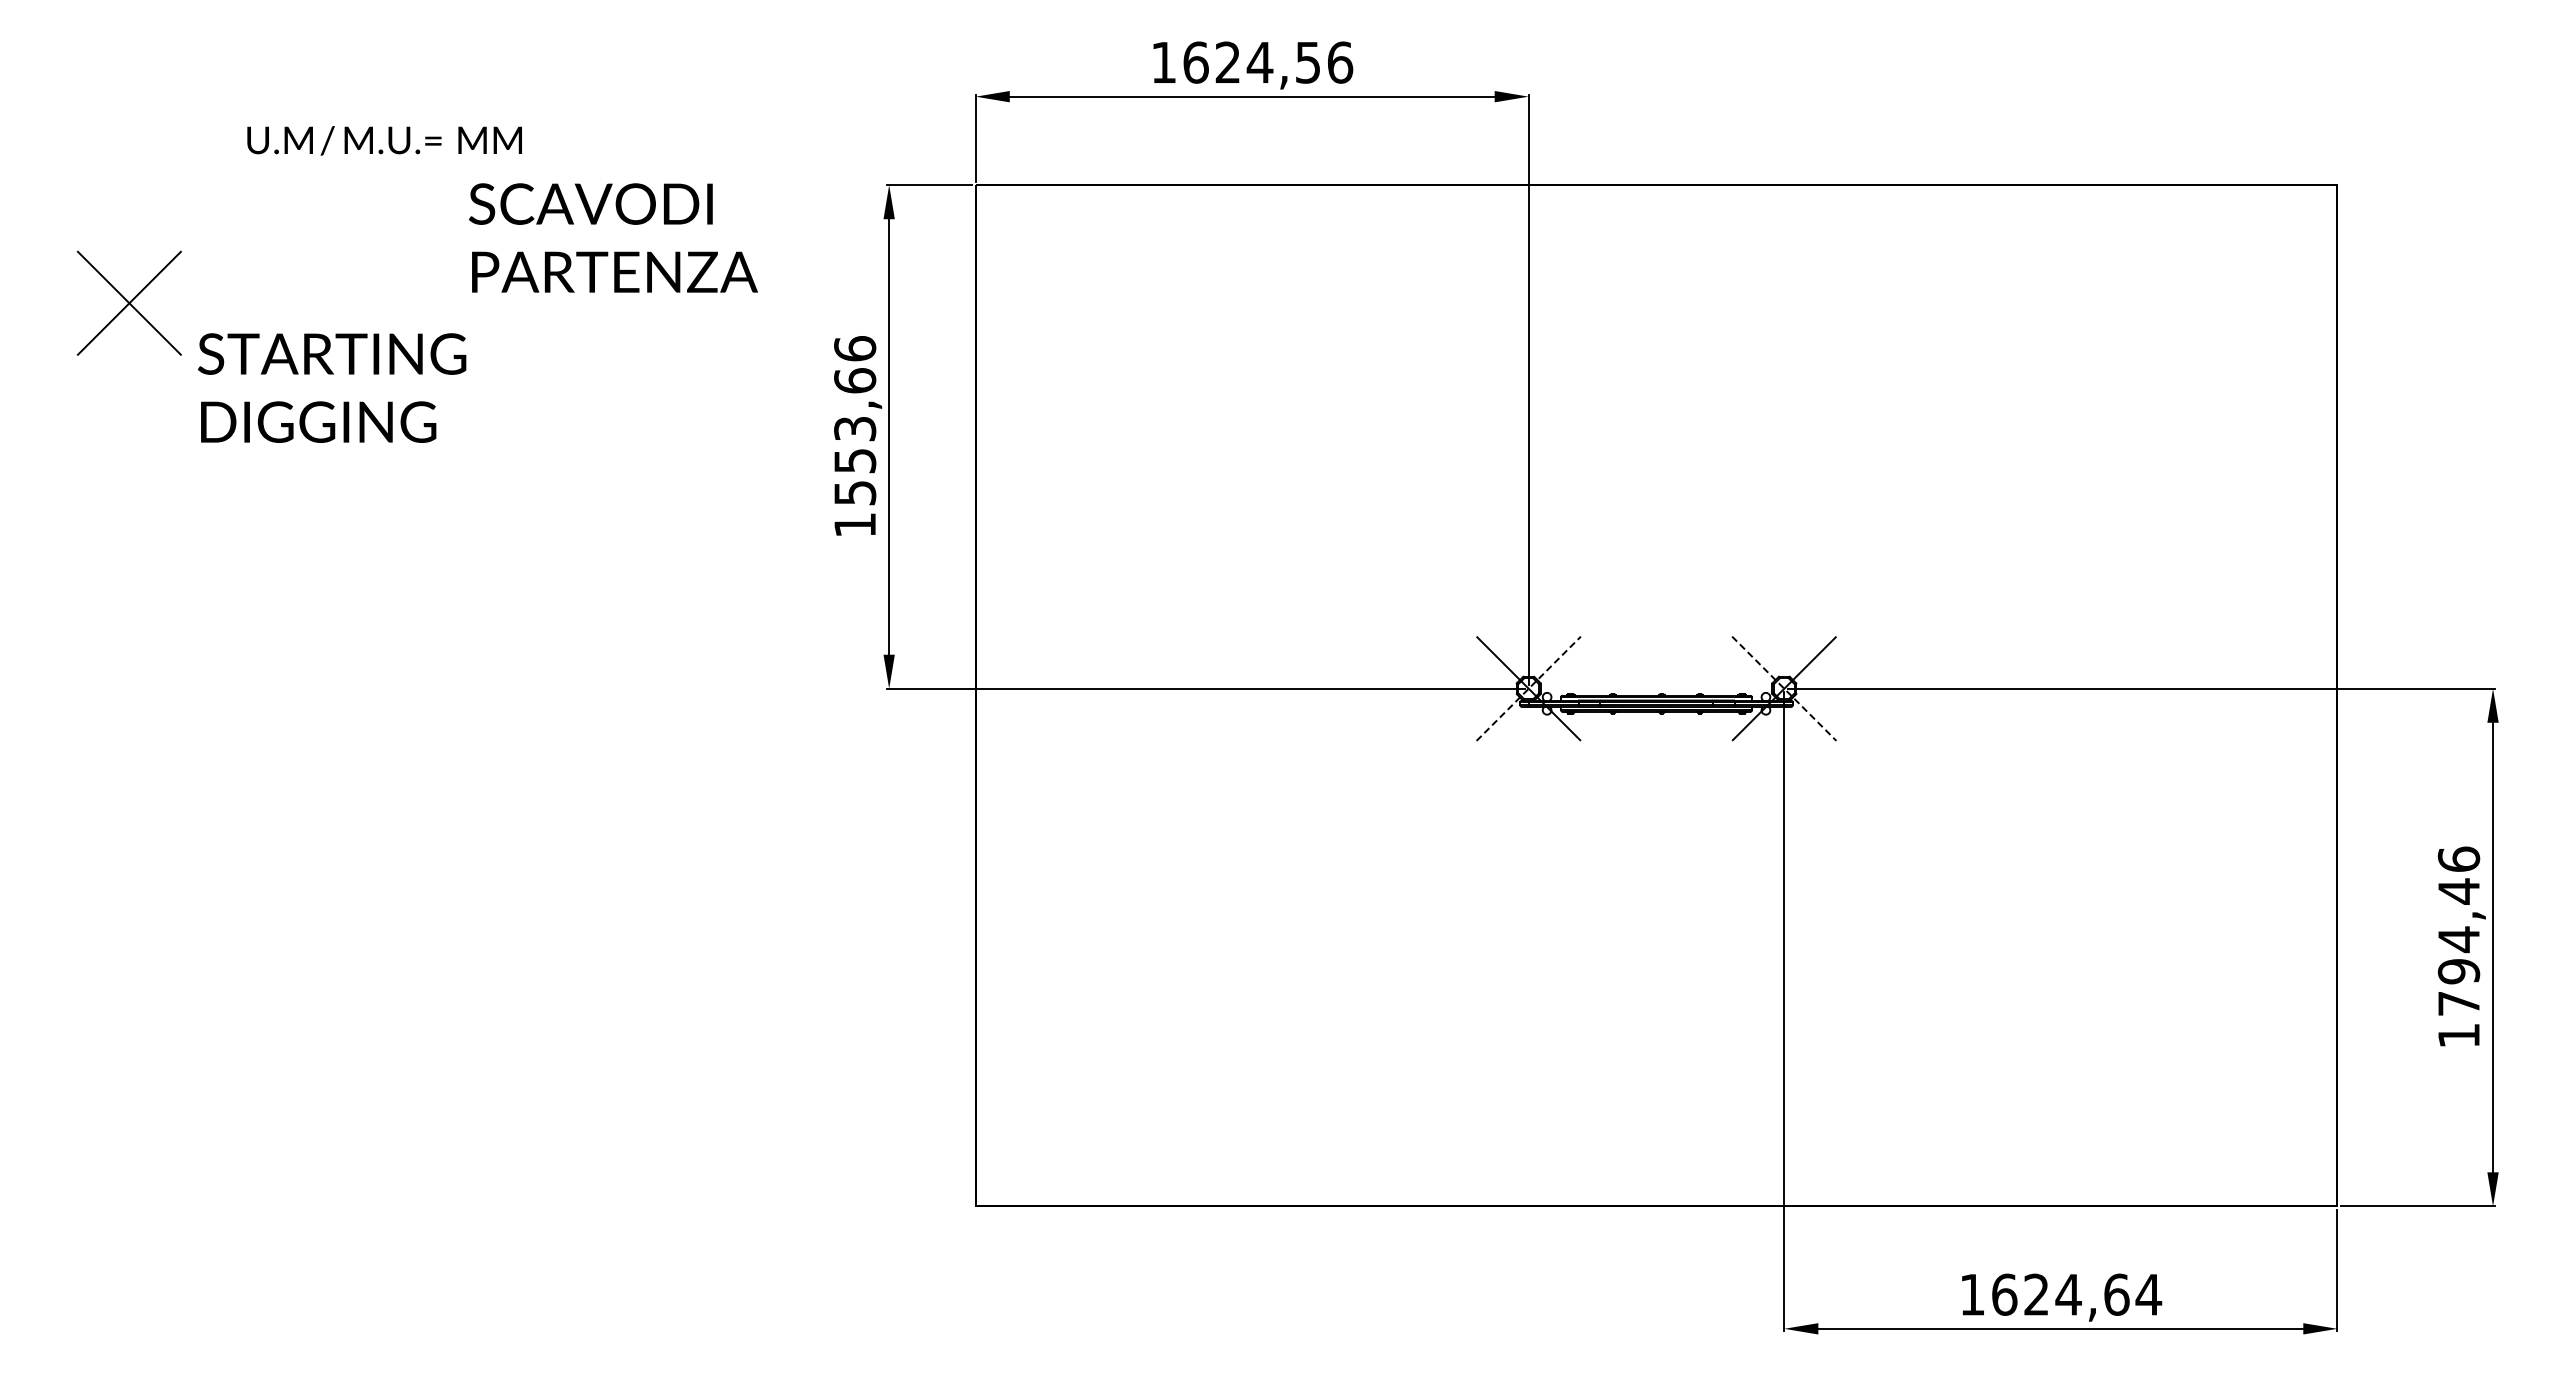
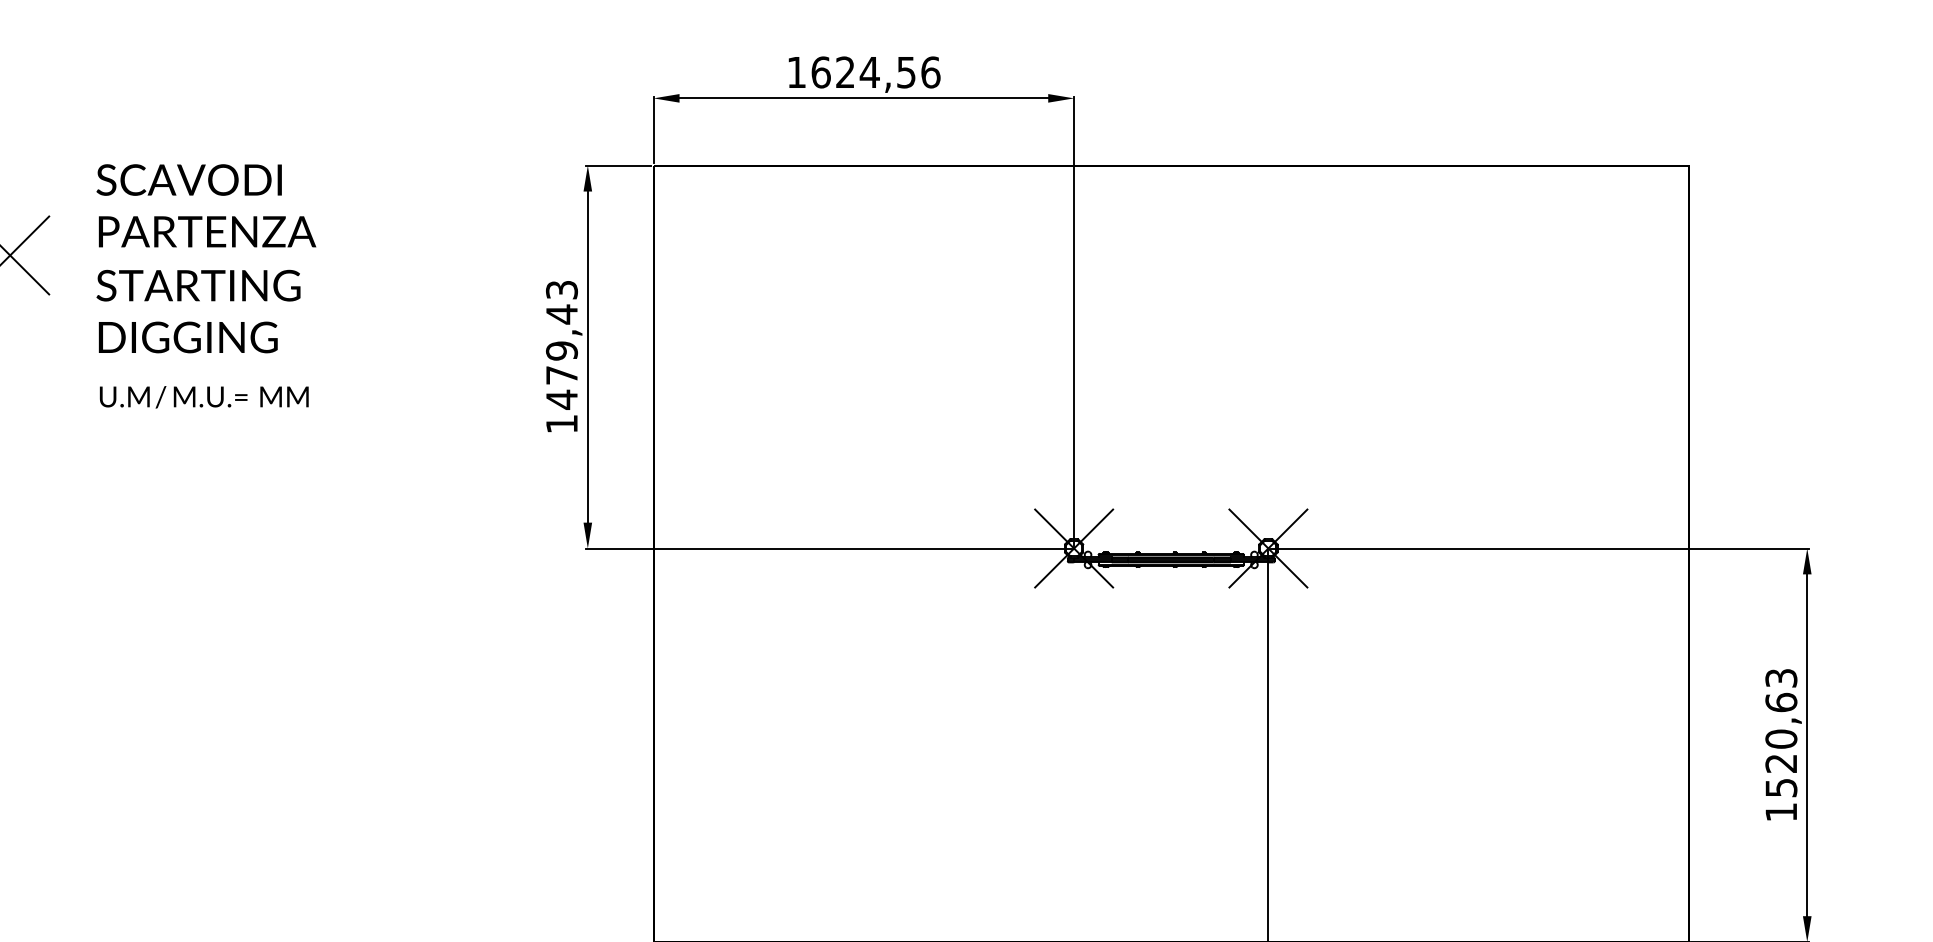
text: (384, 140) -> (204, 397), moved
text: (613, 237) -> (206, 205), moved
text: (332, 387) -> (198, 311), moved
text: (855, 421) -> (562, 345), 1553,66 -> 1479,43
line: (1528, 688) -> (1073, 548), dashed -> solid
line: (1784, 688) -> (1268, 548), dashed -> solid
text: (2458, 930) -> (1780, 732), 1794,46 -> 1520,63

